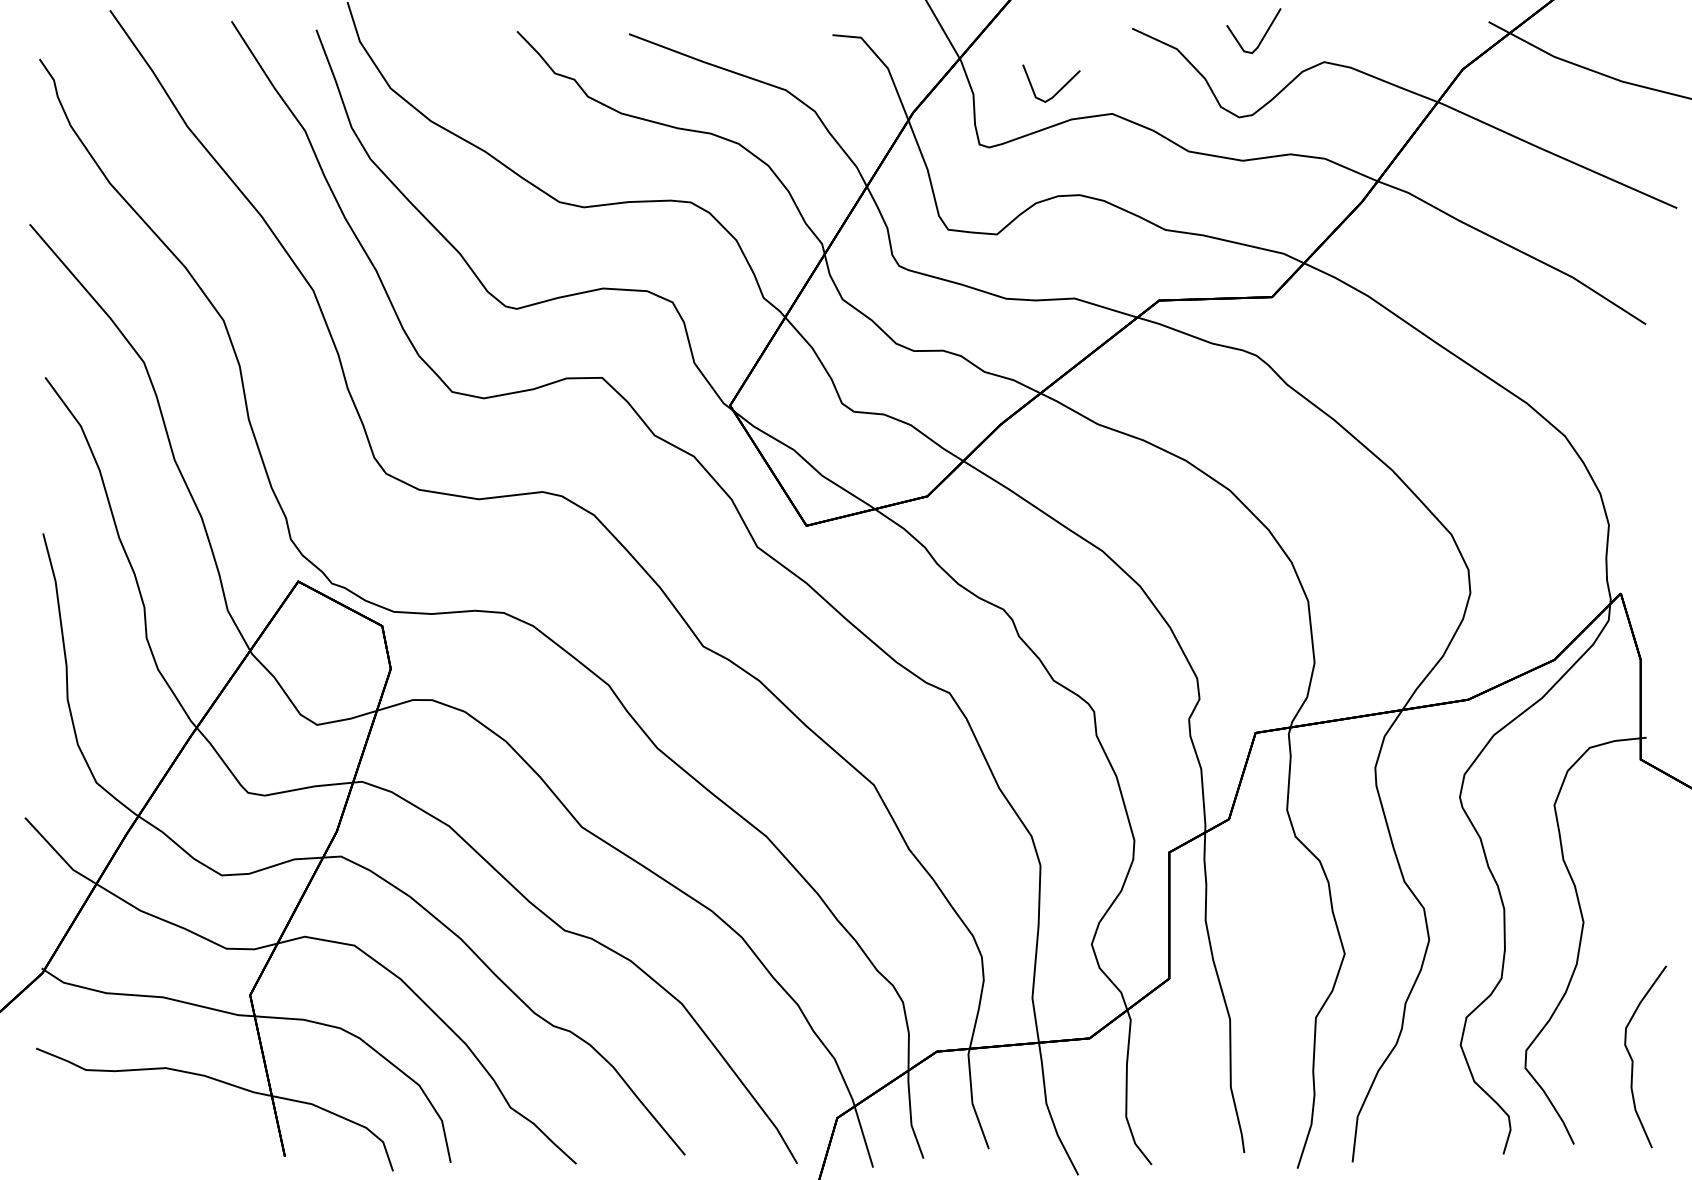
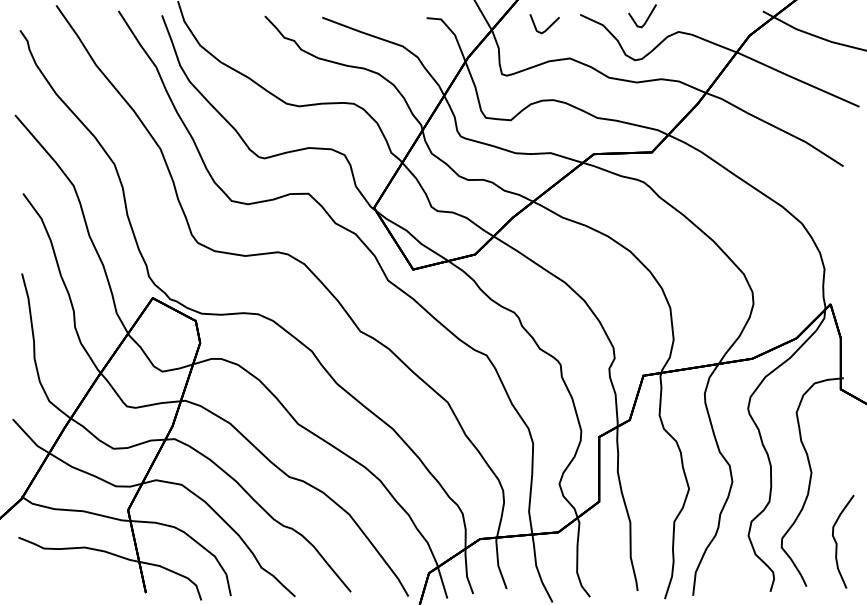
line: (1056, 90) -> (547, 27), moved

